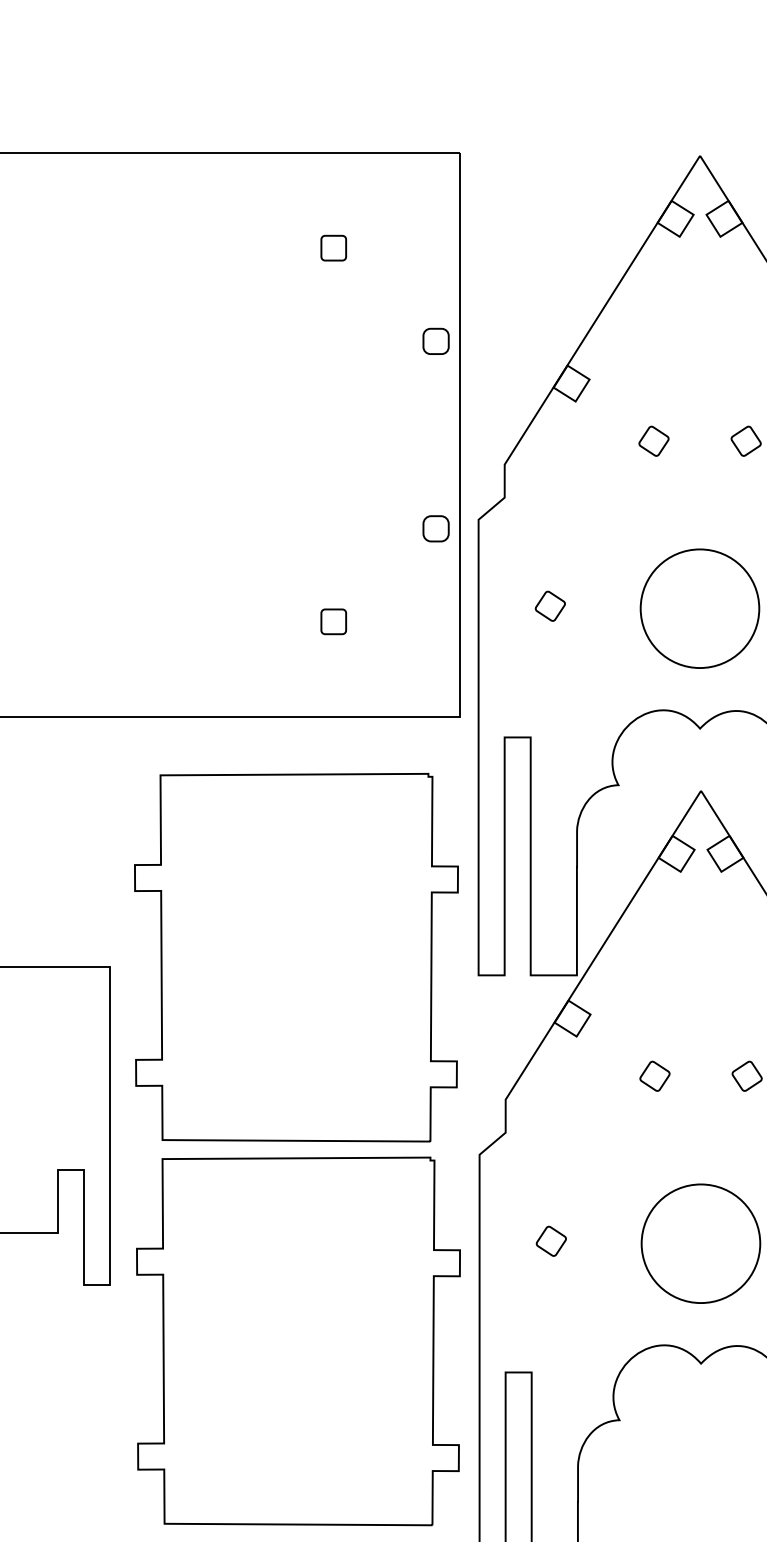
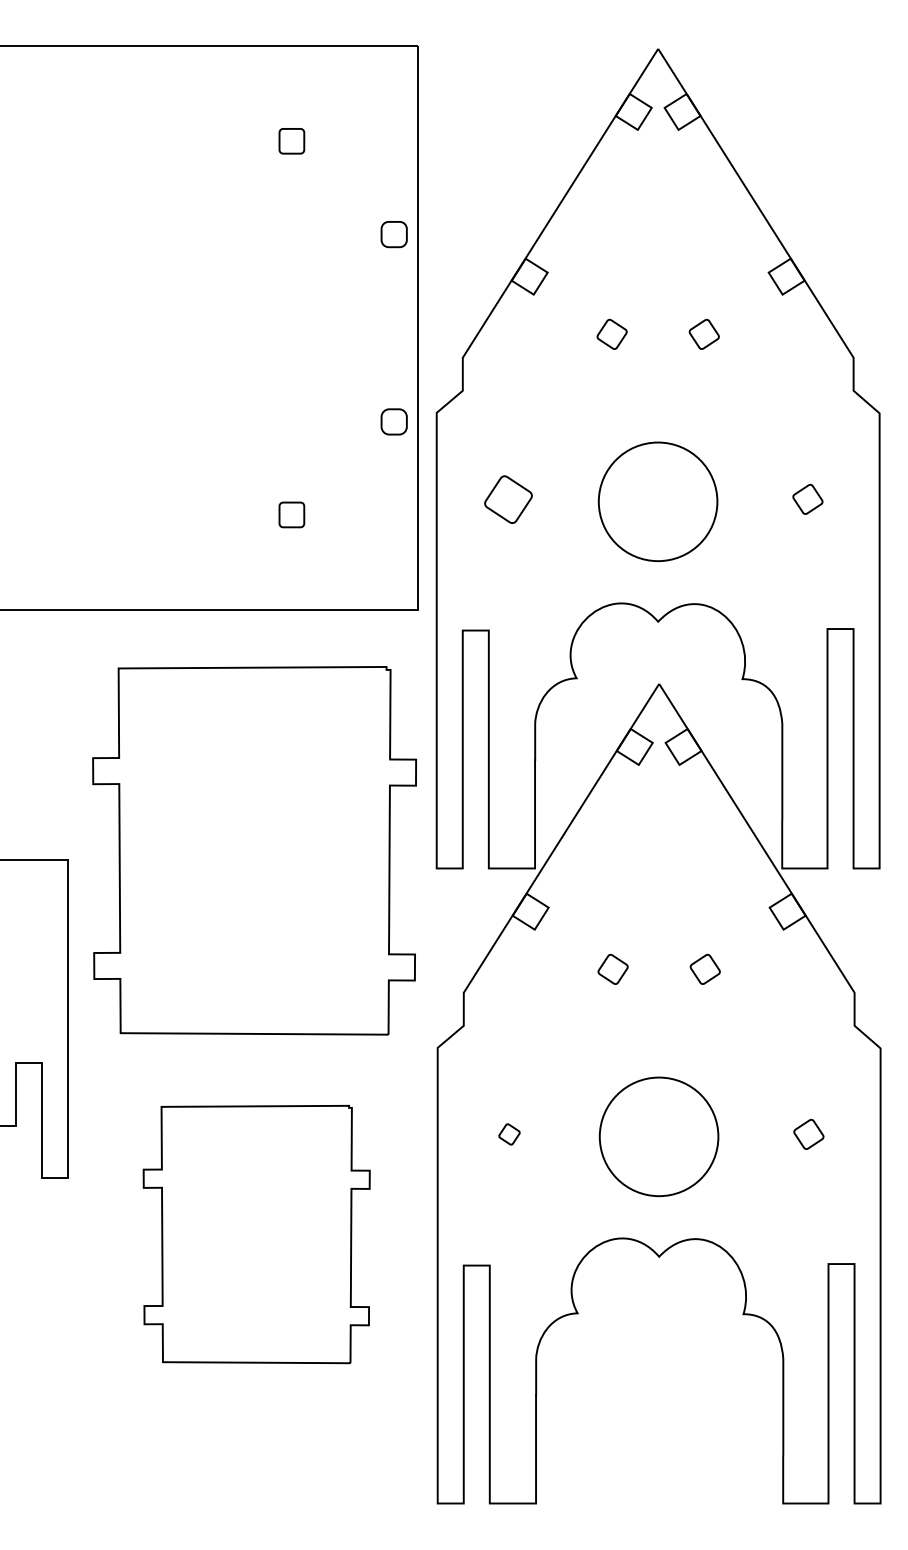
part: (550, 605) -> (508, 498), size x1.6
part: (551, 1241) -> (509, 1134), size x0.7
part: (298, 1341) -> (256, 1234), size x0.7

